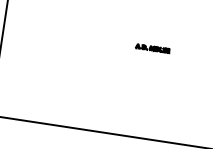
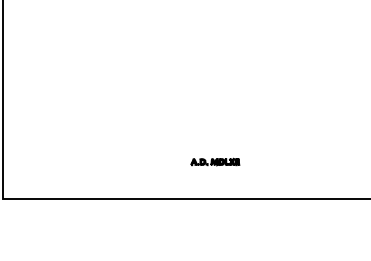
part: (152, 48) -> (215, 161), moved

